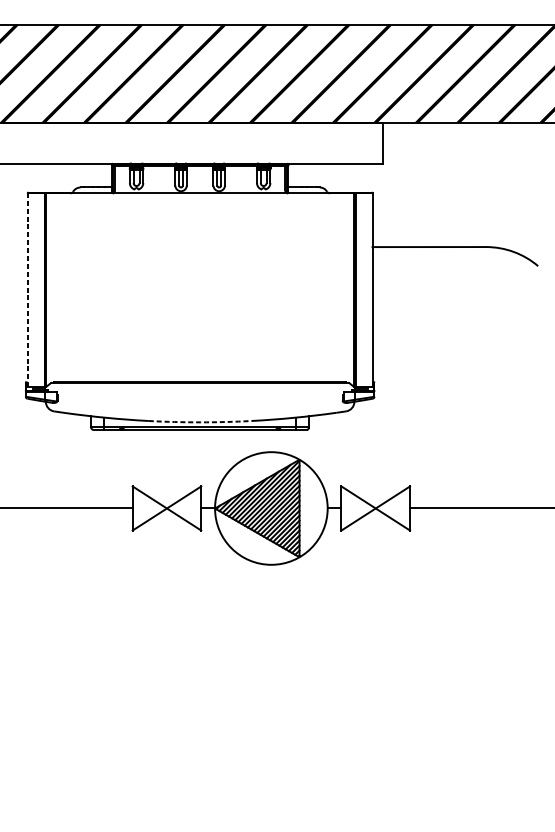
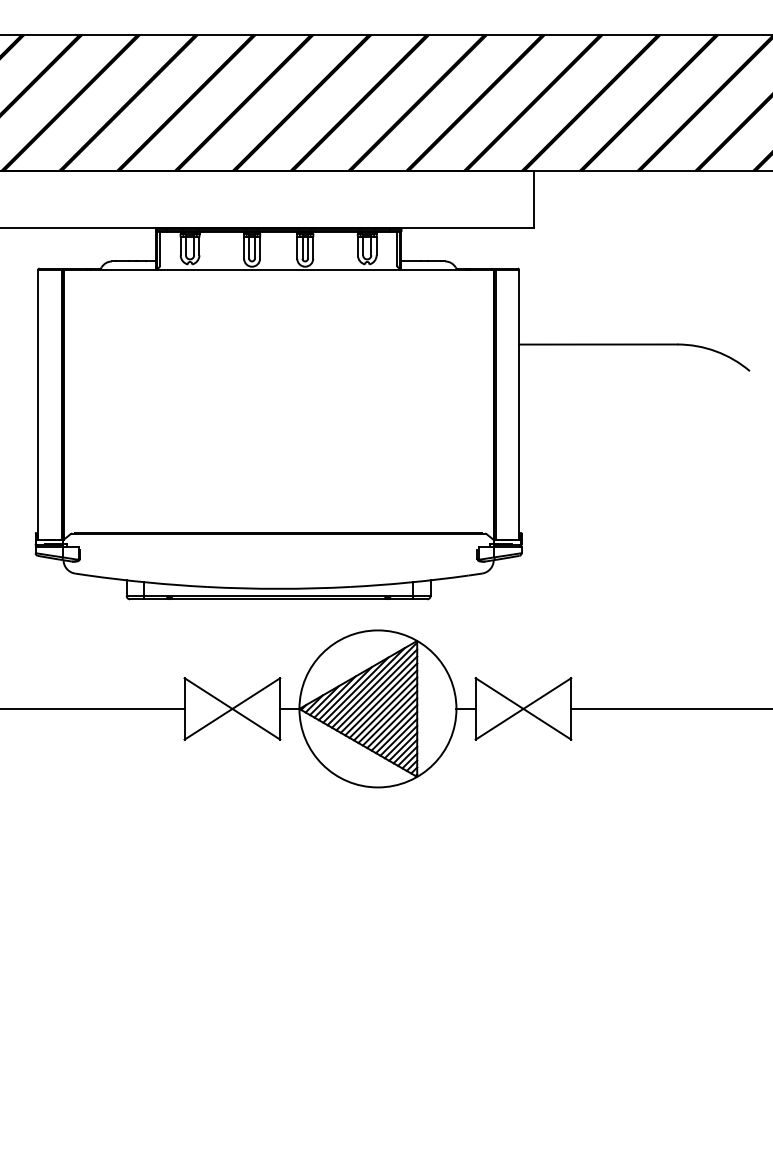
line: (27, 290) -> (38, 404), dashed -> solid
arc: (200, 422) -> (278, 588), dashed -> solid

